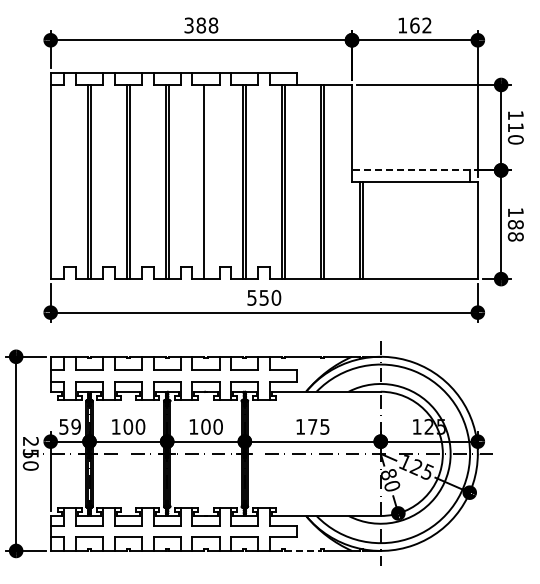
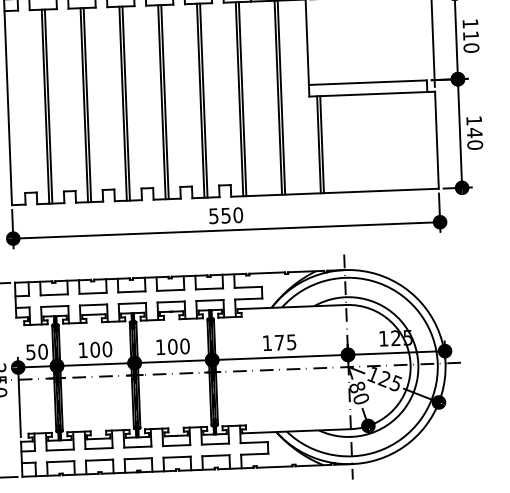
line: (410, 170) -> (367, 82), dashed -> solid
line: (207, 181) -> (164, 101), added
text: (515, 230) -> (474, 138), 188 -> 140
text: (75, 426) -> (42, 351), 59 -> 50
line: (303, 550) -> (275, 466), dashed -> solid

